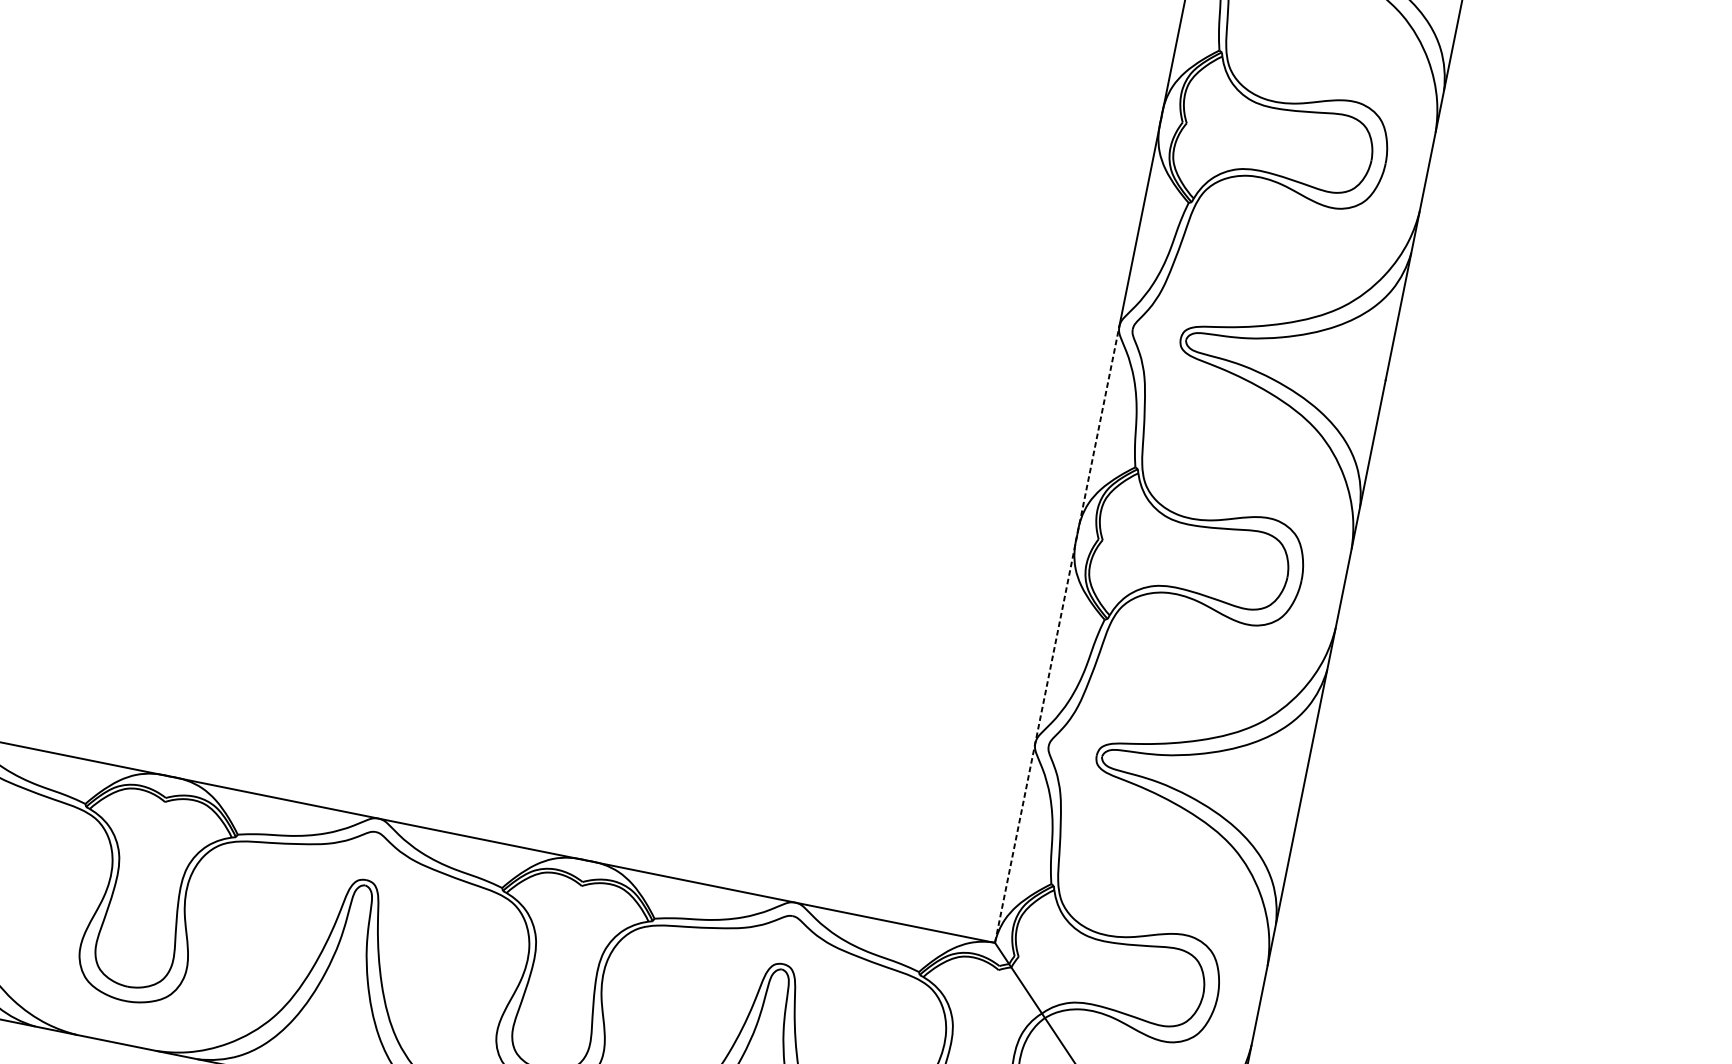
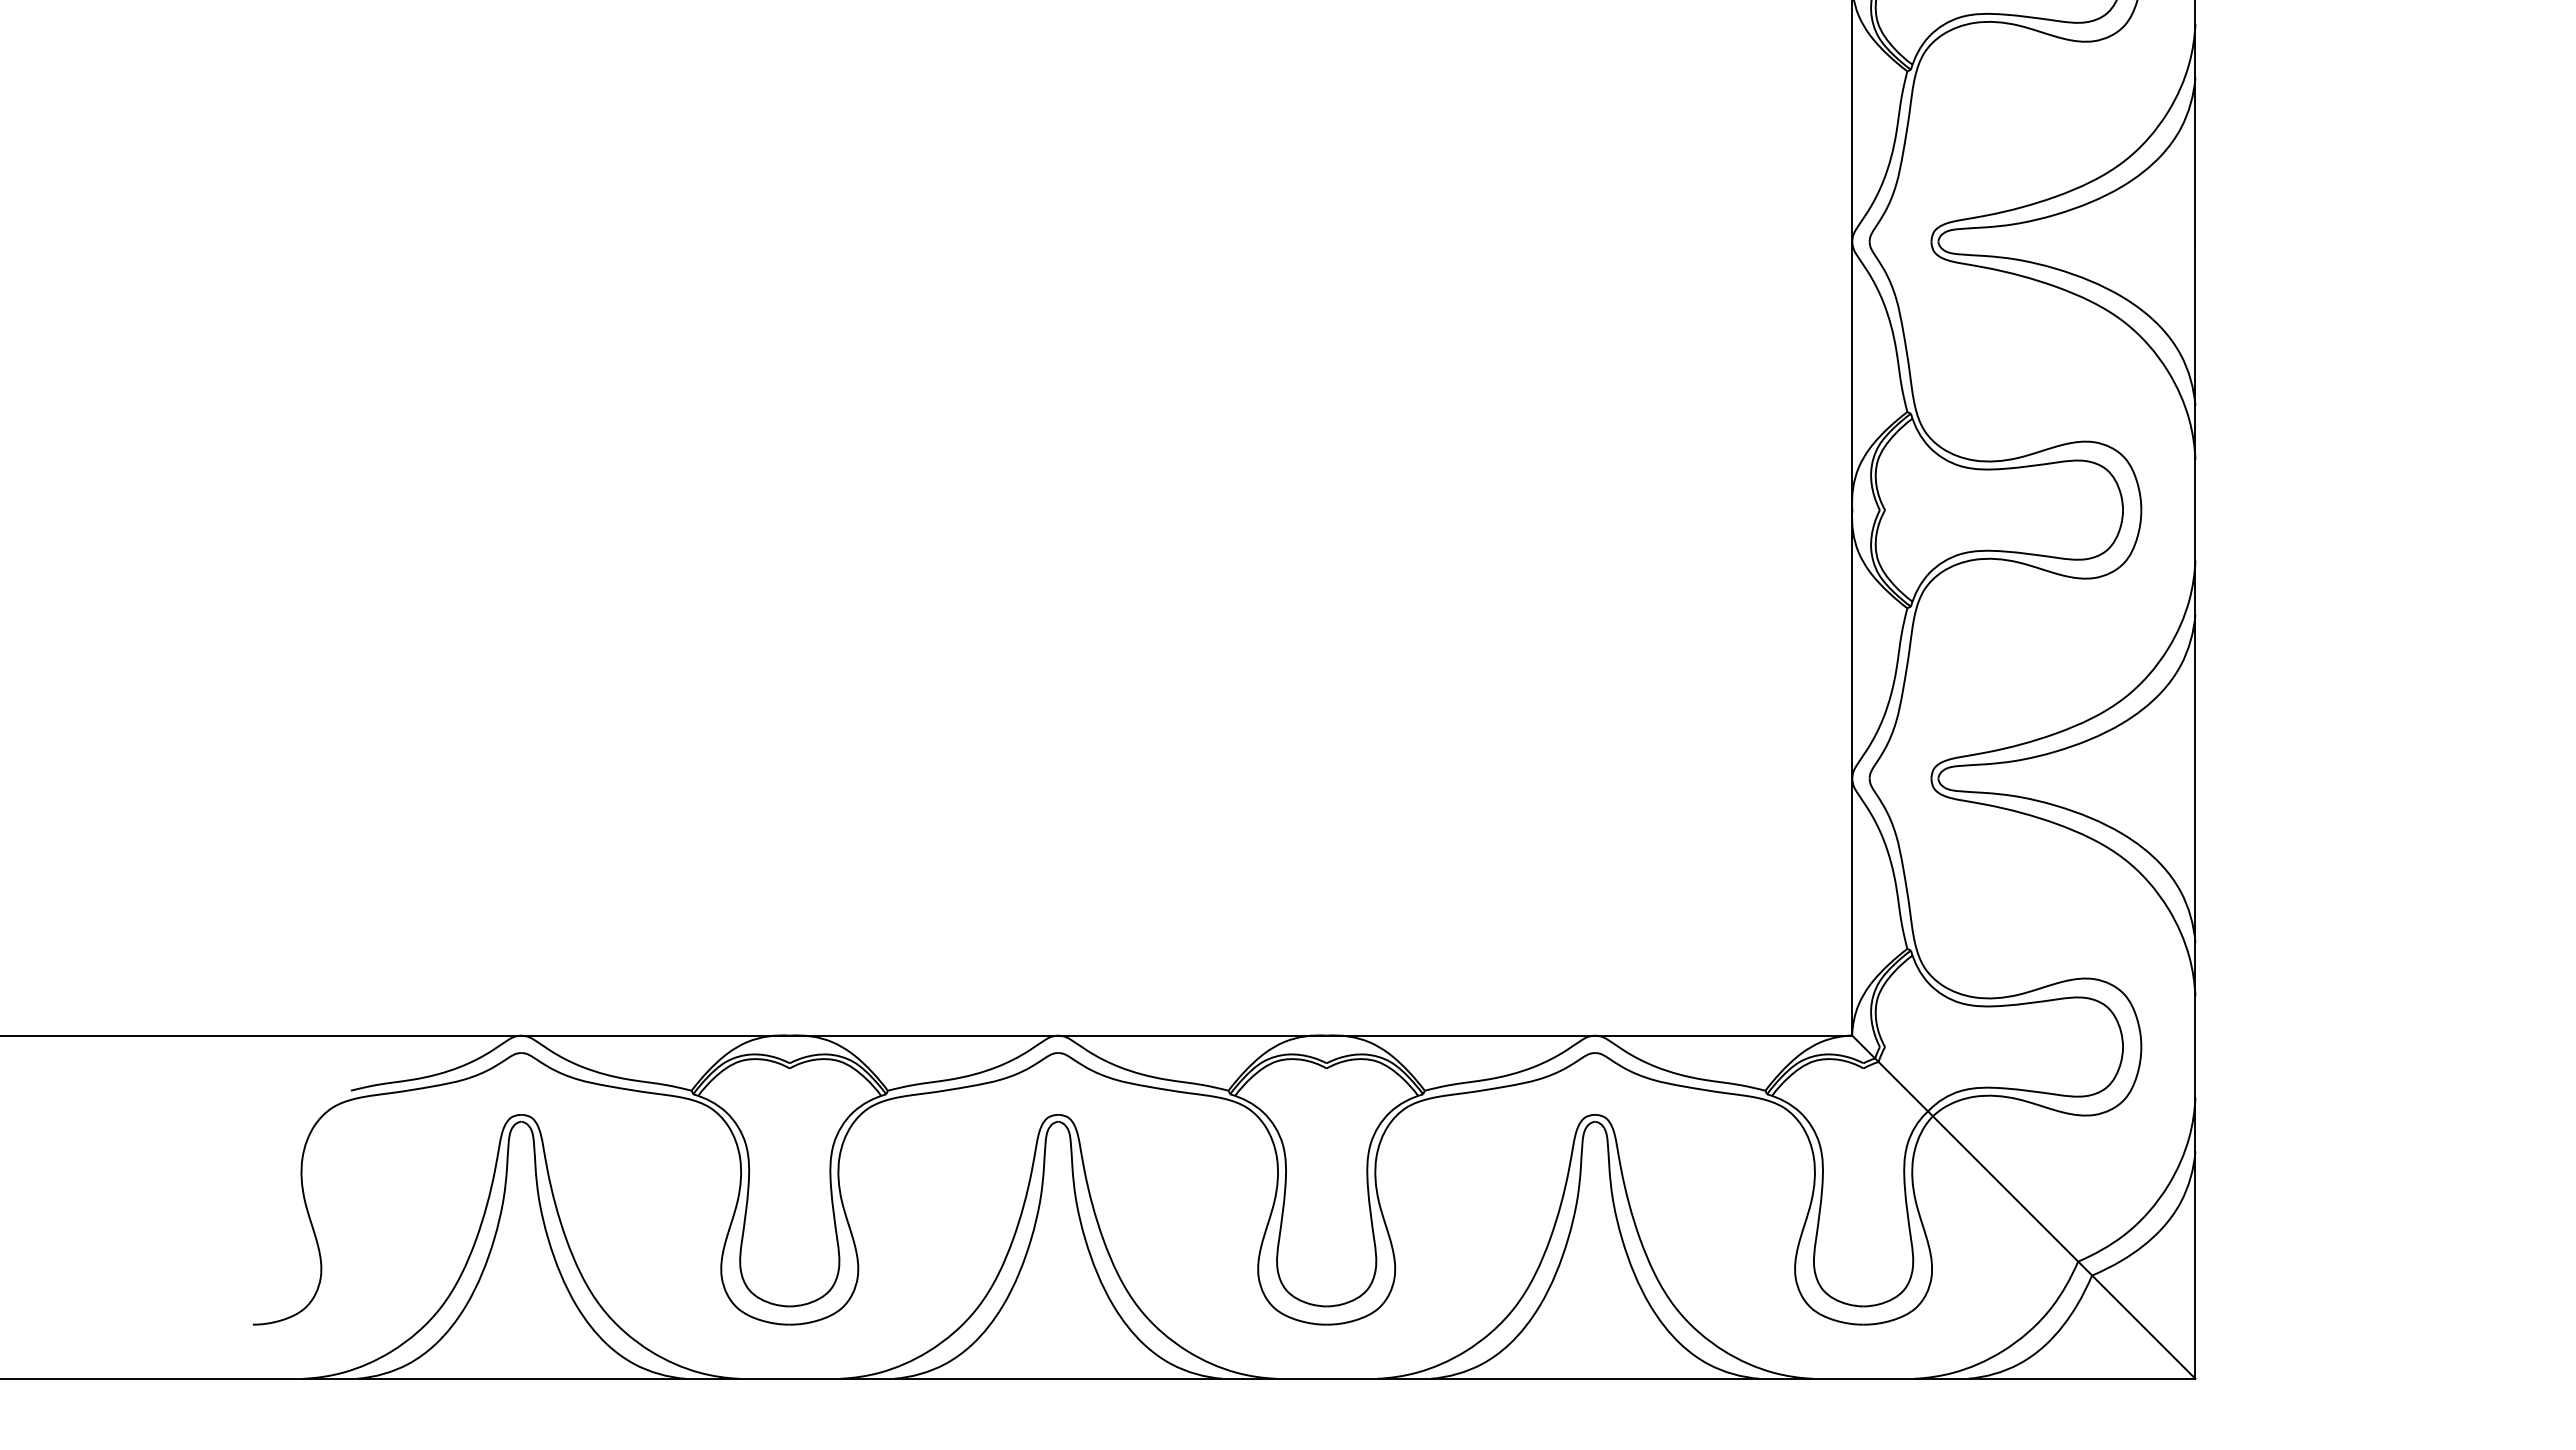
line: (1057, 634) -> (1852, 638), dashed -> solid

